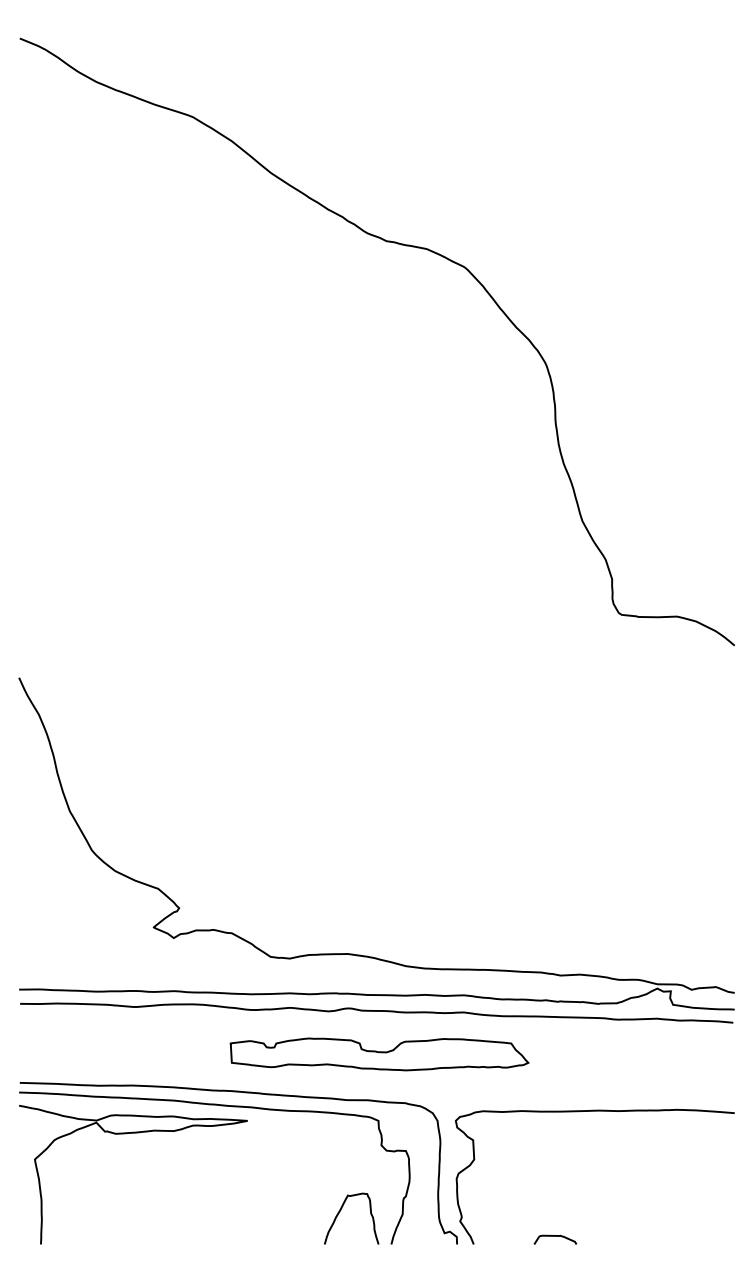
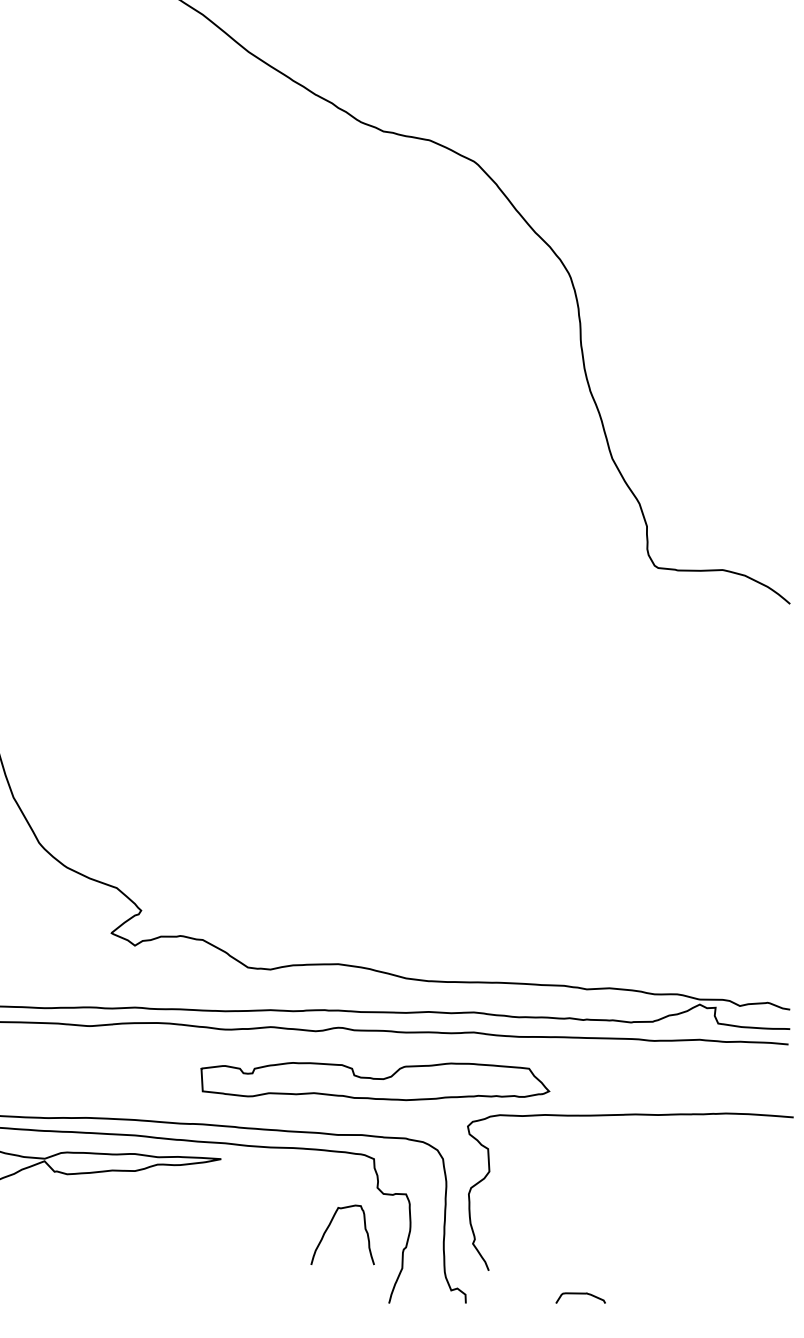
curve: (594, 1111) -> (629, 1115), moved
curve: (341, 1210) -> (330, 1225), moved

